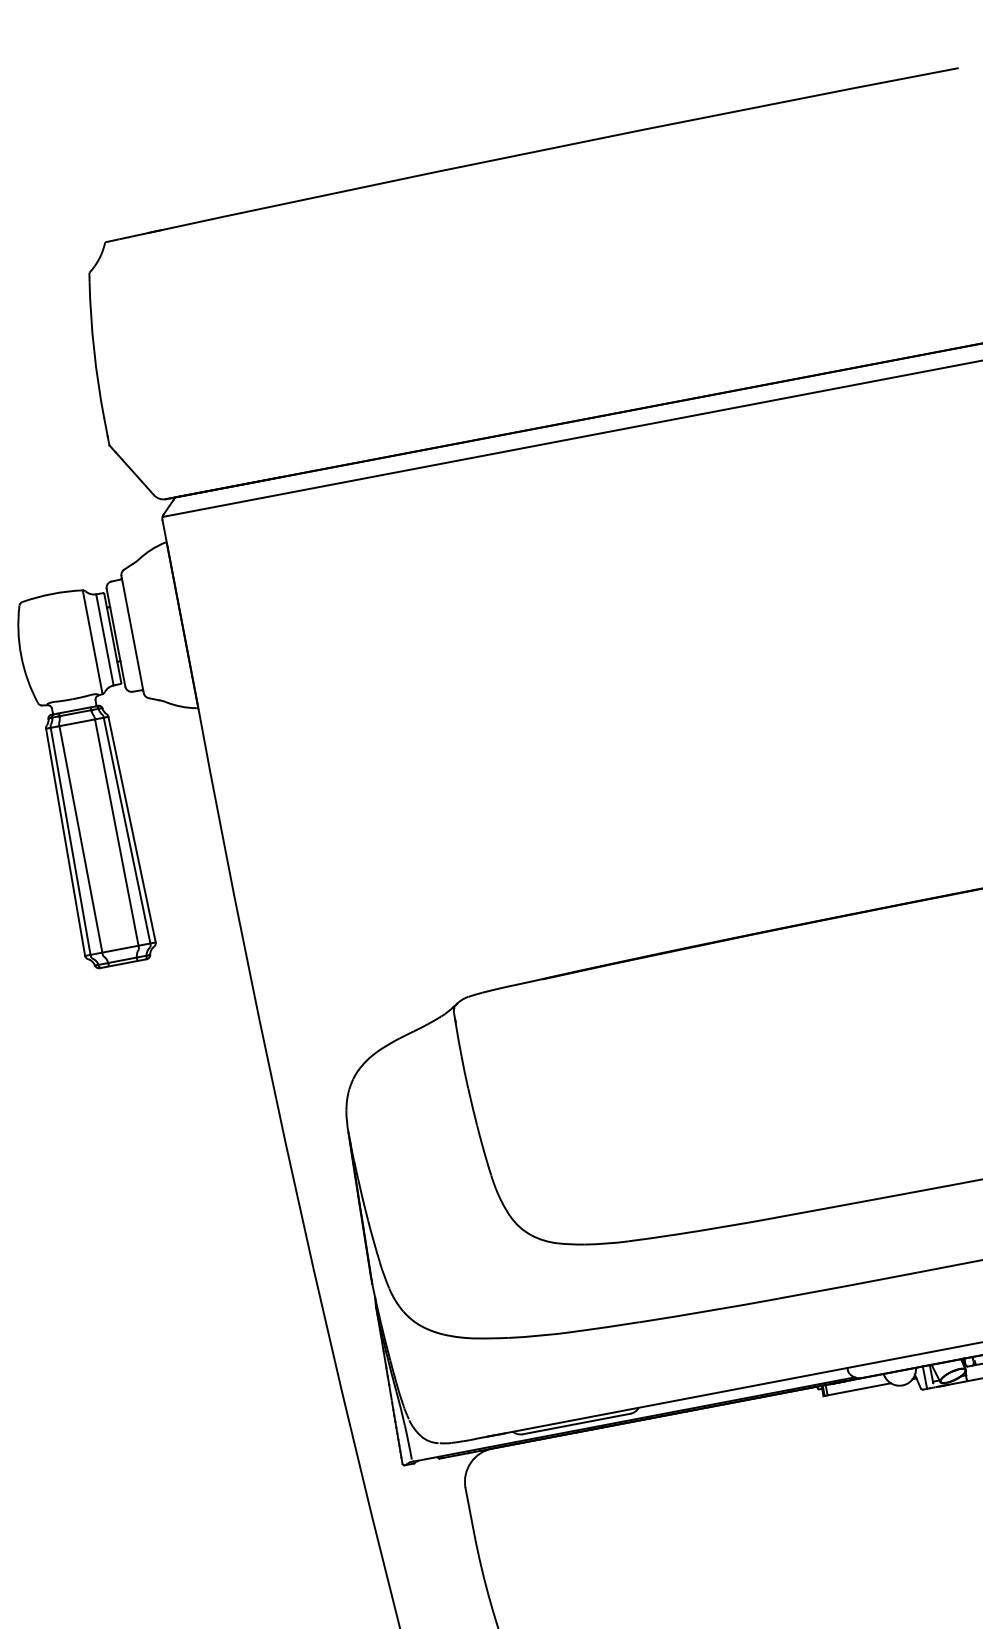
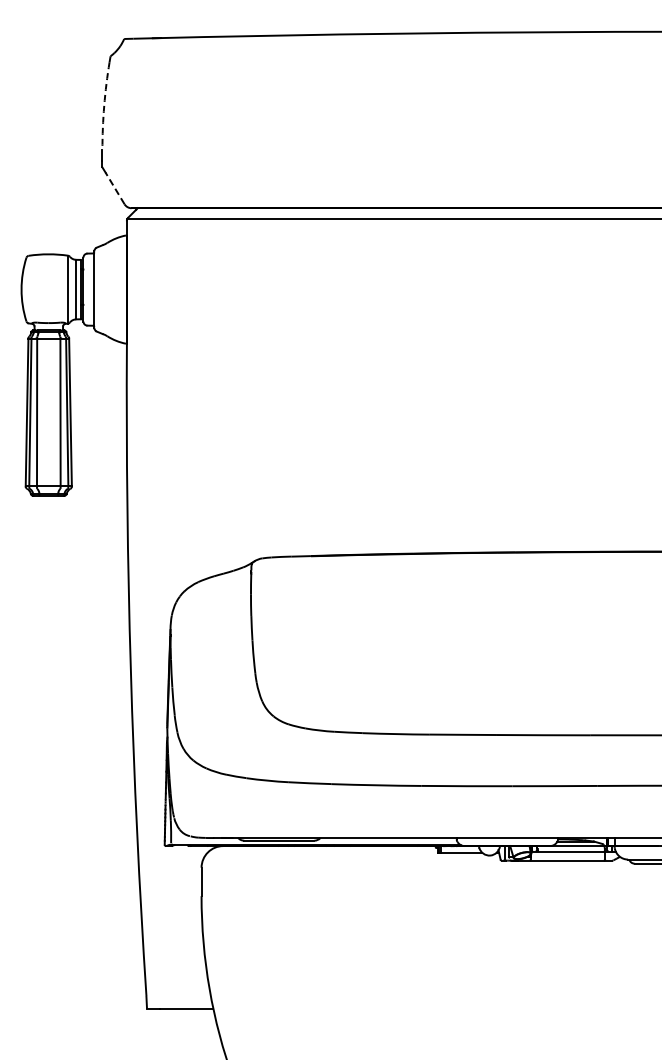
arc: (94, 349) -> (104, 105), solid -> dashed
line: (133, 473) -> (114, 188), solid -> dashed

